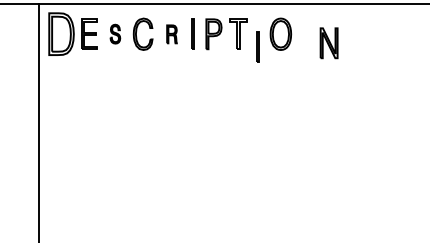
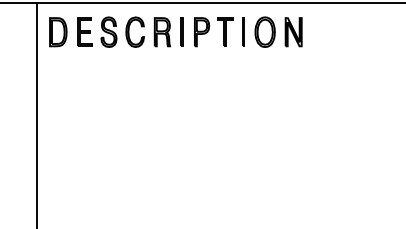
part: (115, 33) -> (109, 31), size x1.67
part: (61, 34) -> (58, 32), size x0.71
part: (171, 34) -> (161, 32), size x1.67
part: (328, 43) -> (293, 32), moved
line: (257, 46) -> (243, 31), moved

